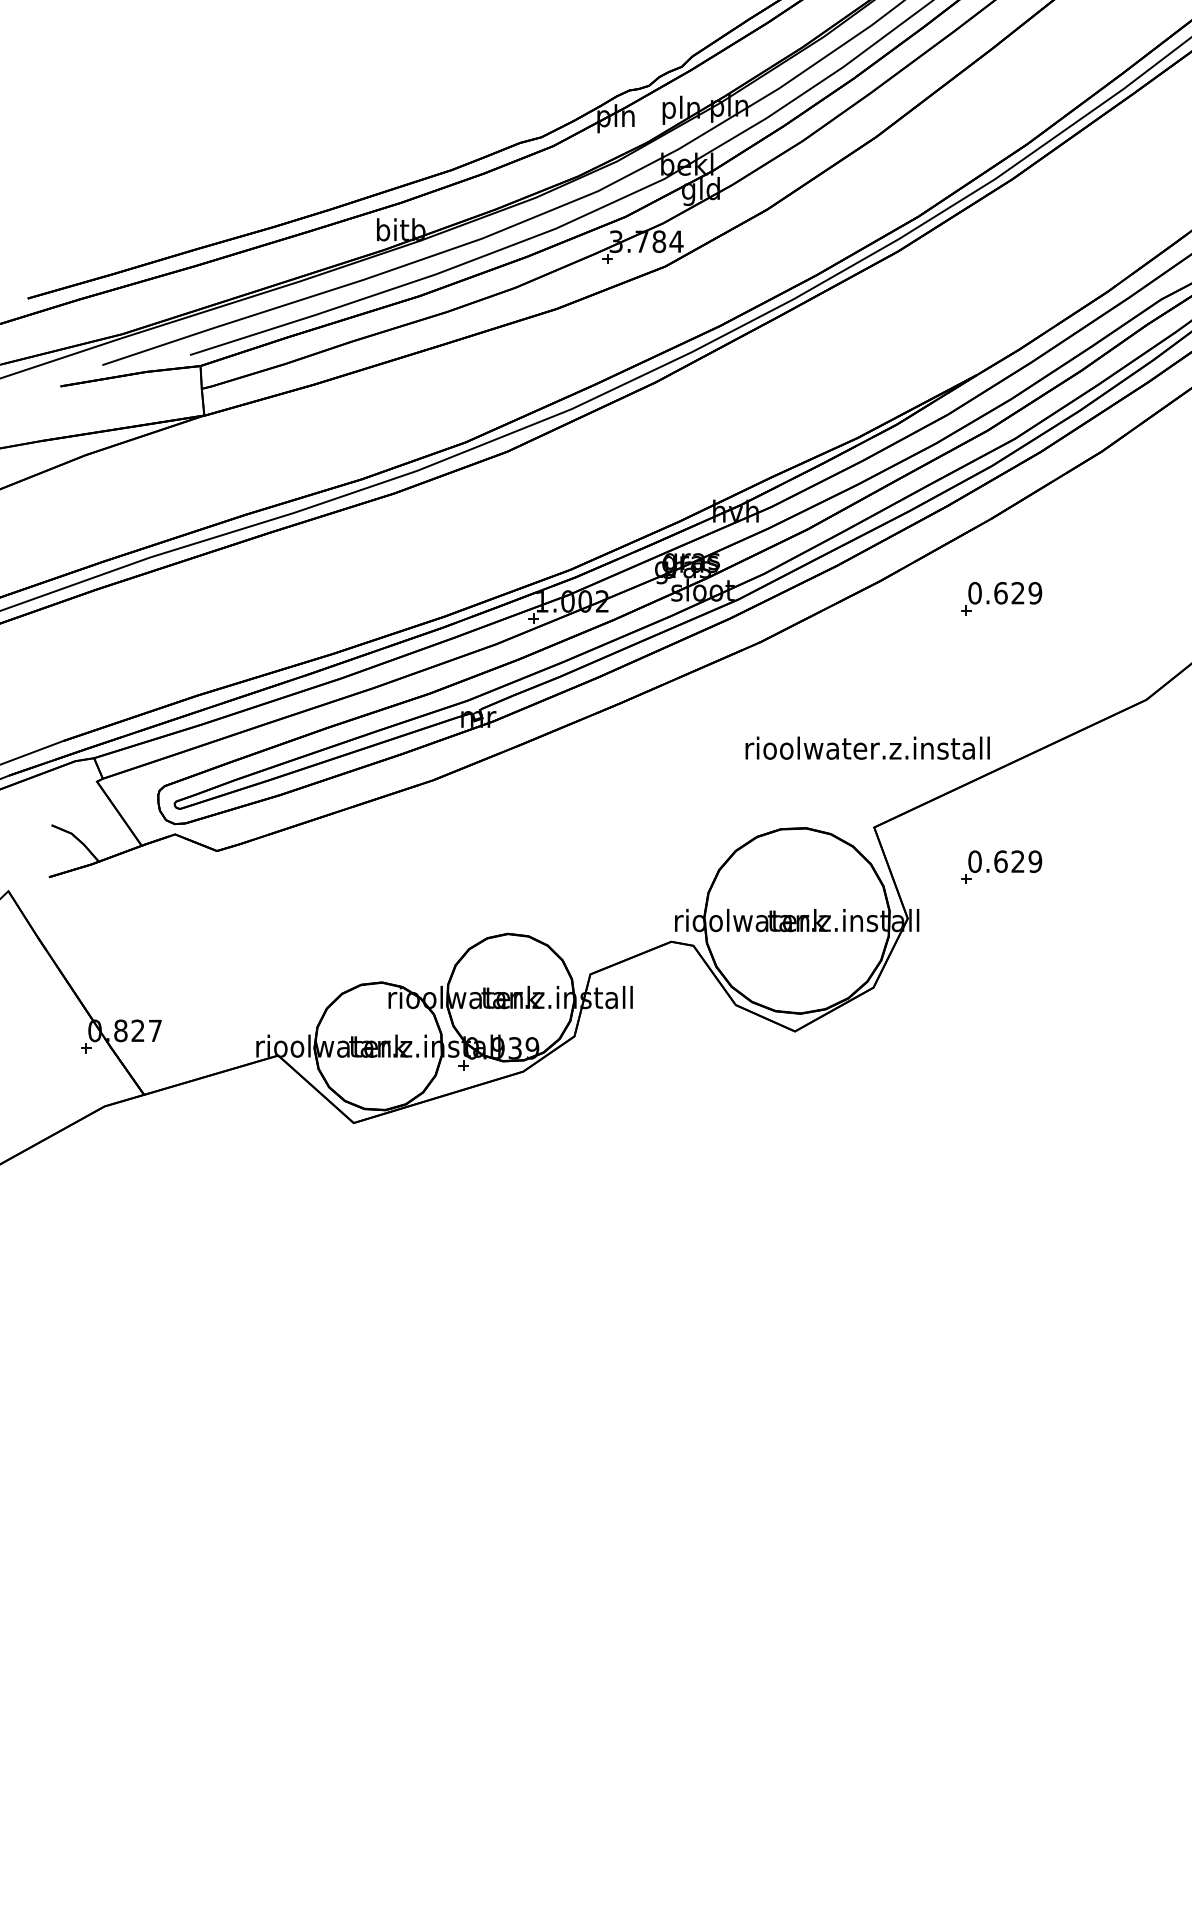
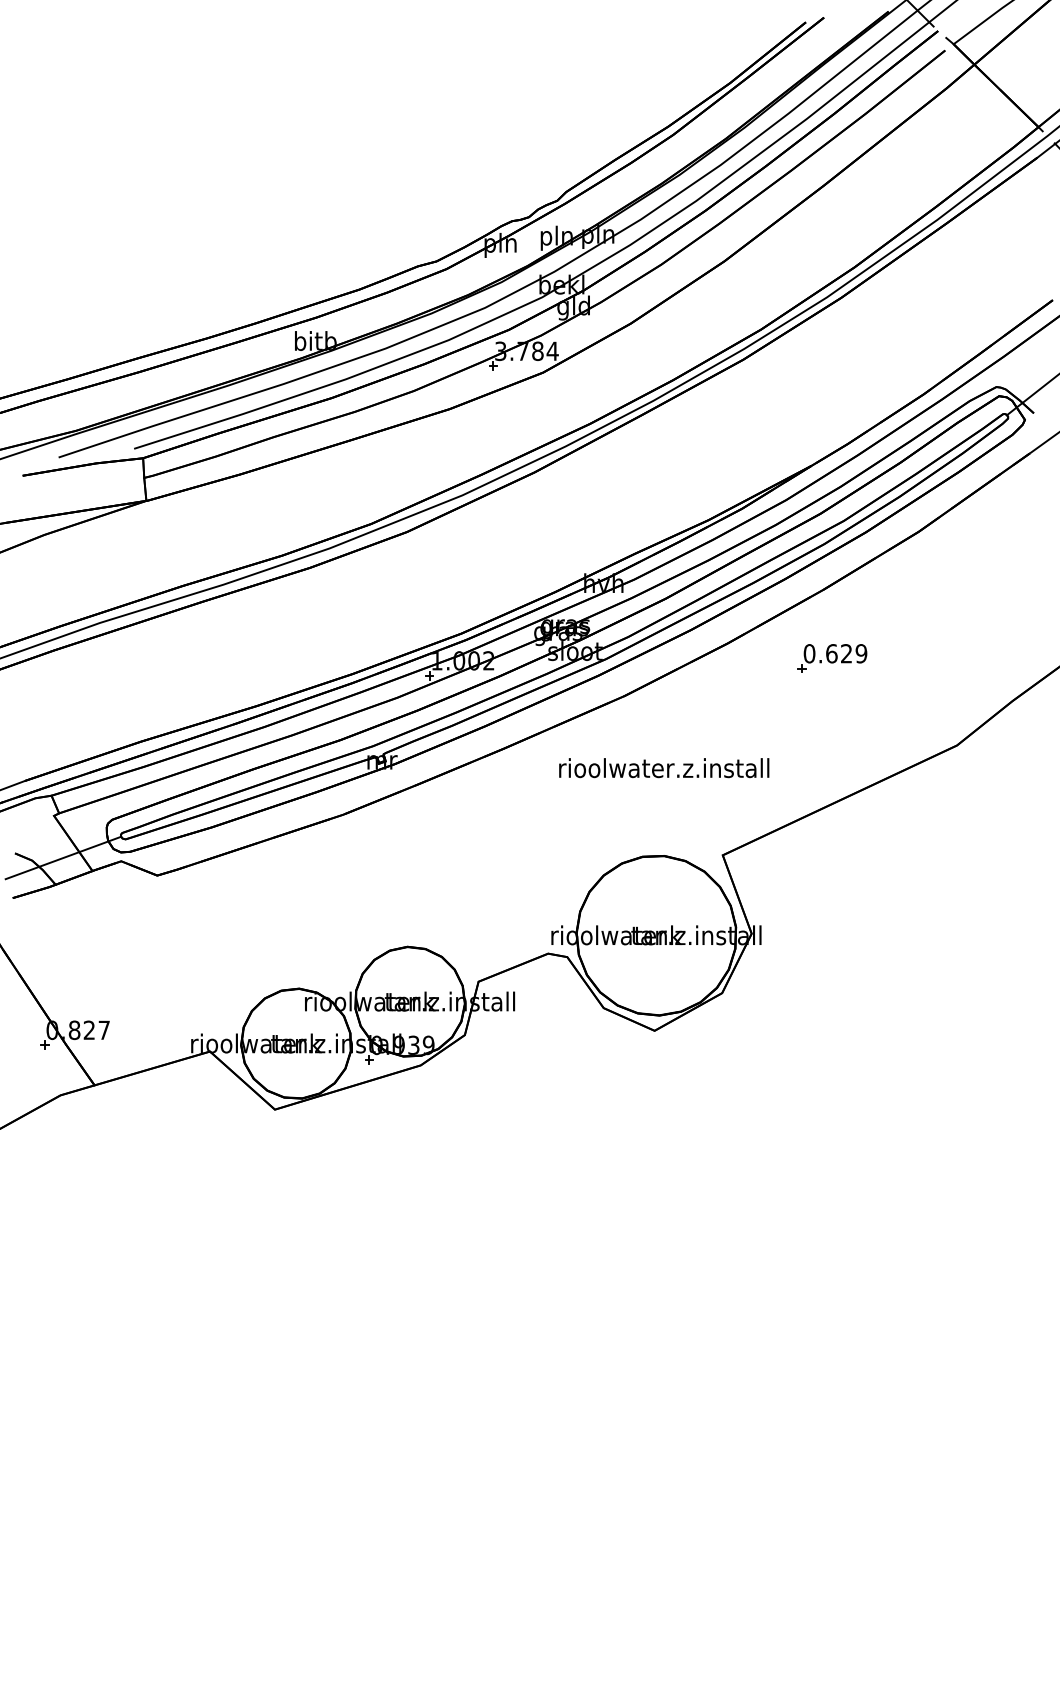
text: (868, 748) -> (664, 768), moved
line: (107, 830) -> (63, 857), added
part: (1001, 867) -> (832, 889), removed

